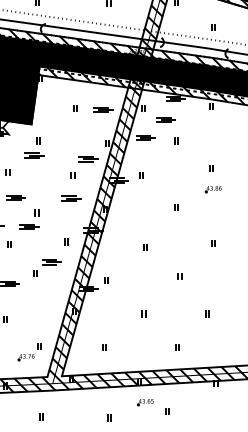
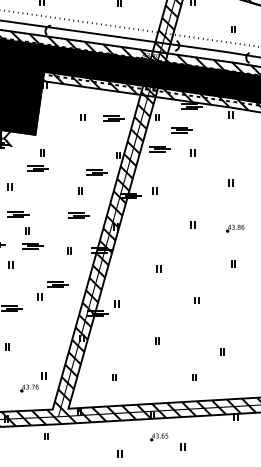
part: (212, 189) -> (234, 228), moved
part: (36, 212) -> (26, 230), moved
part: (66, 241) -> (70, 250), moved
part: (207, 313) -> (222, 351), moved
part: (41, 416) -> (46, 436), moved

